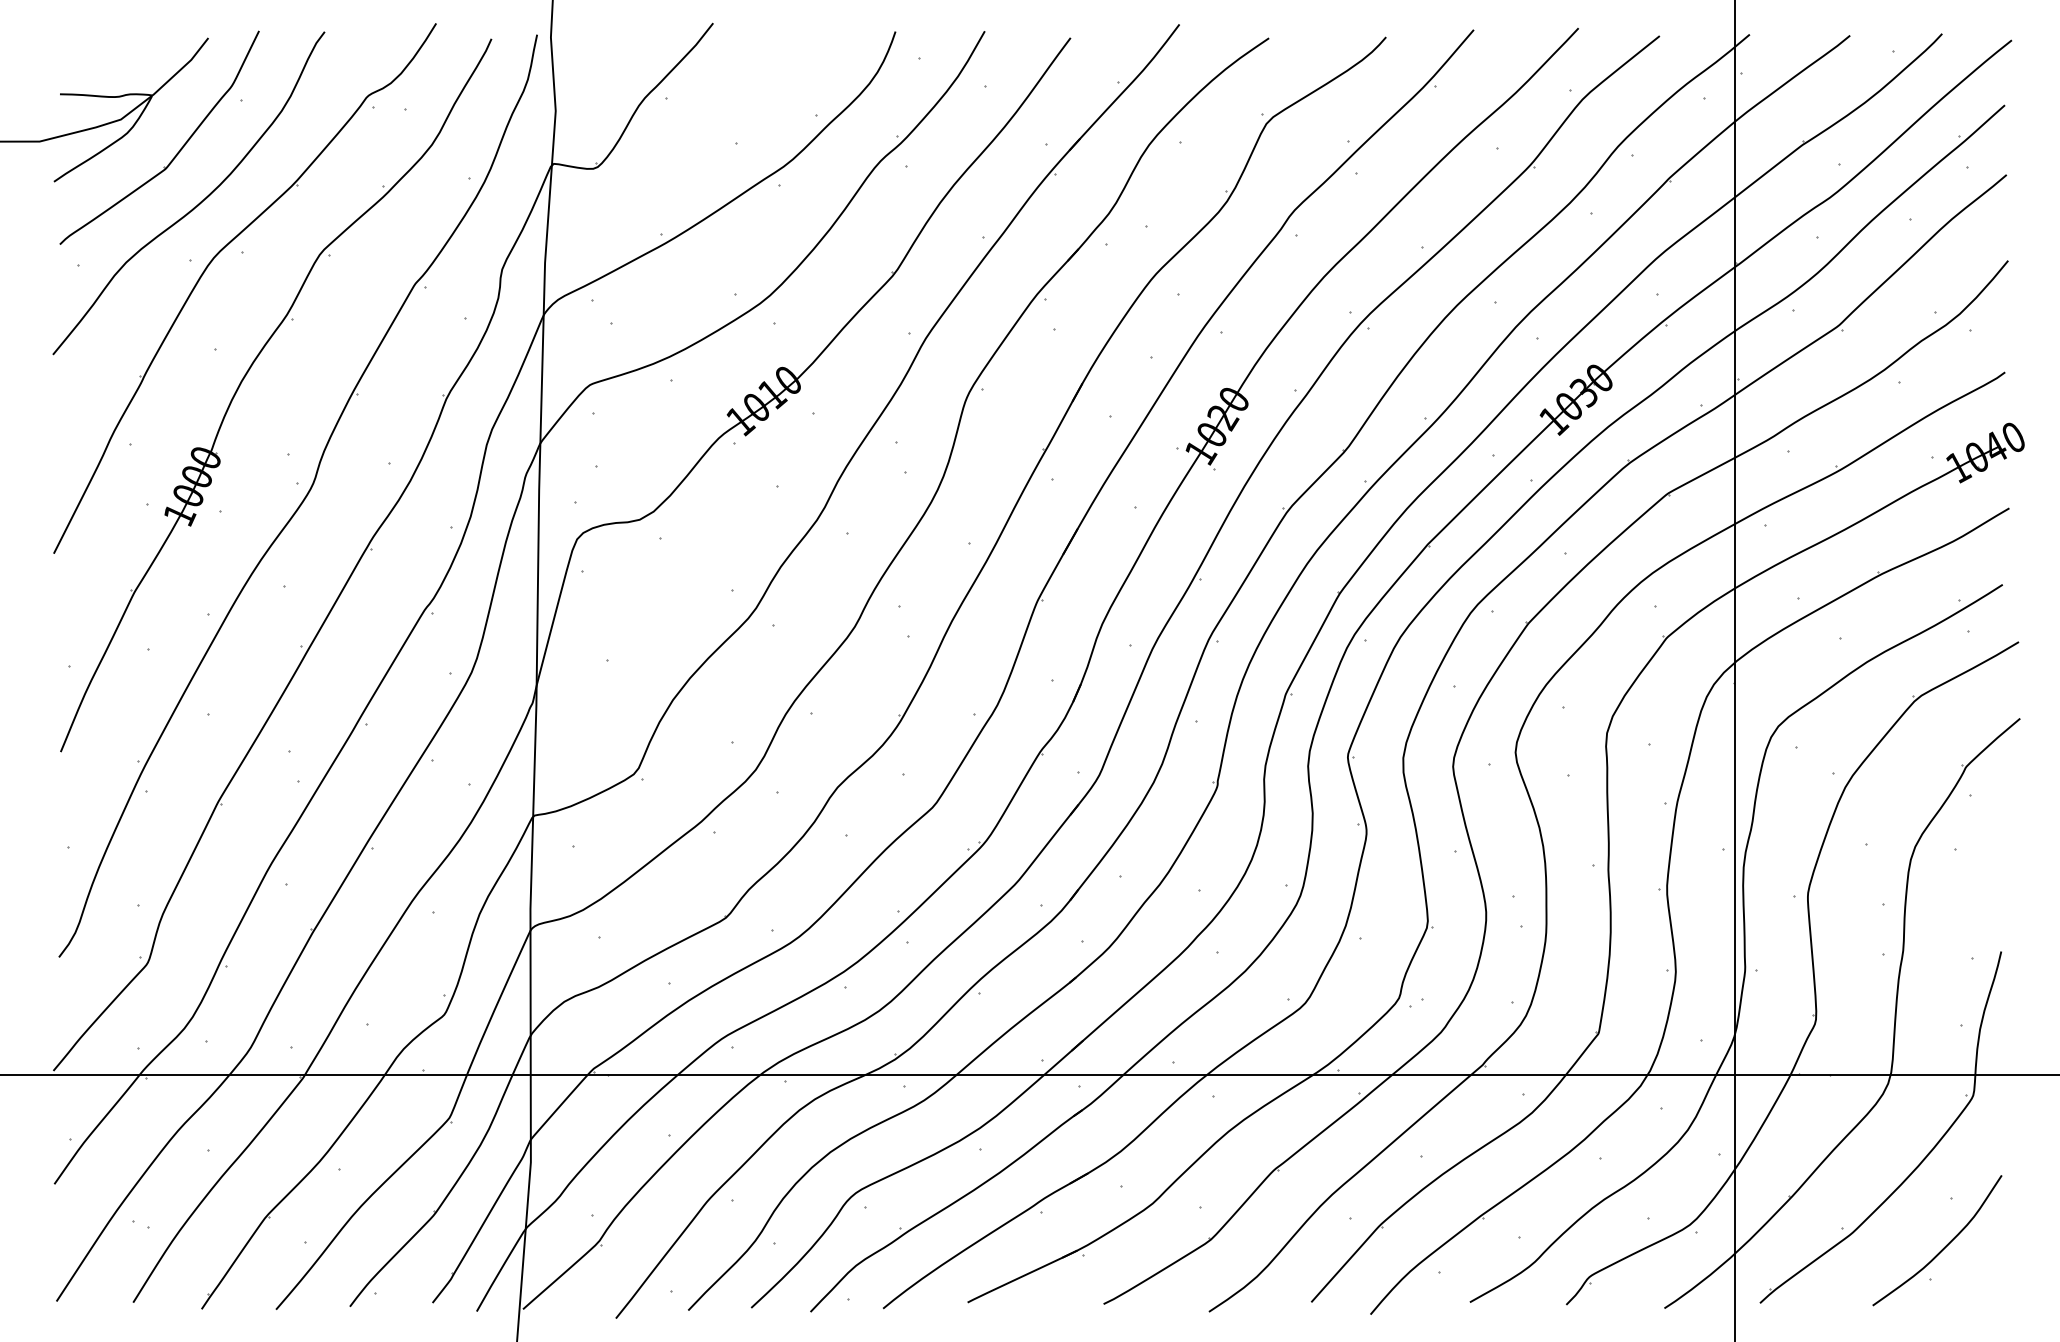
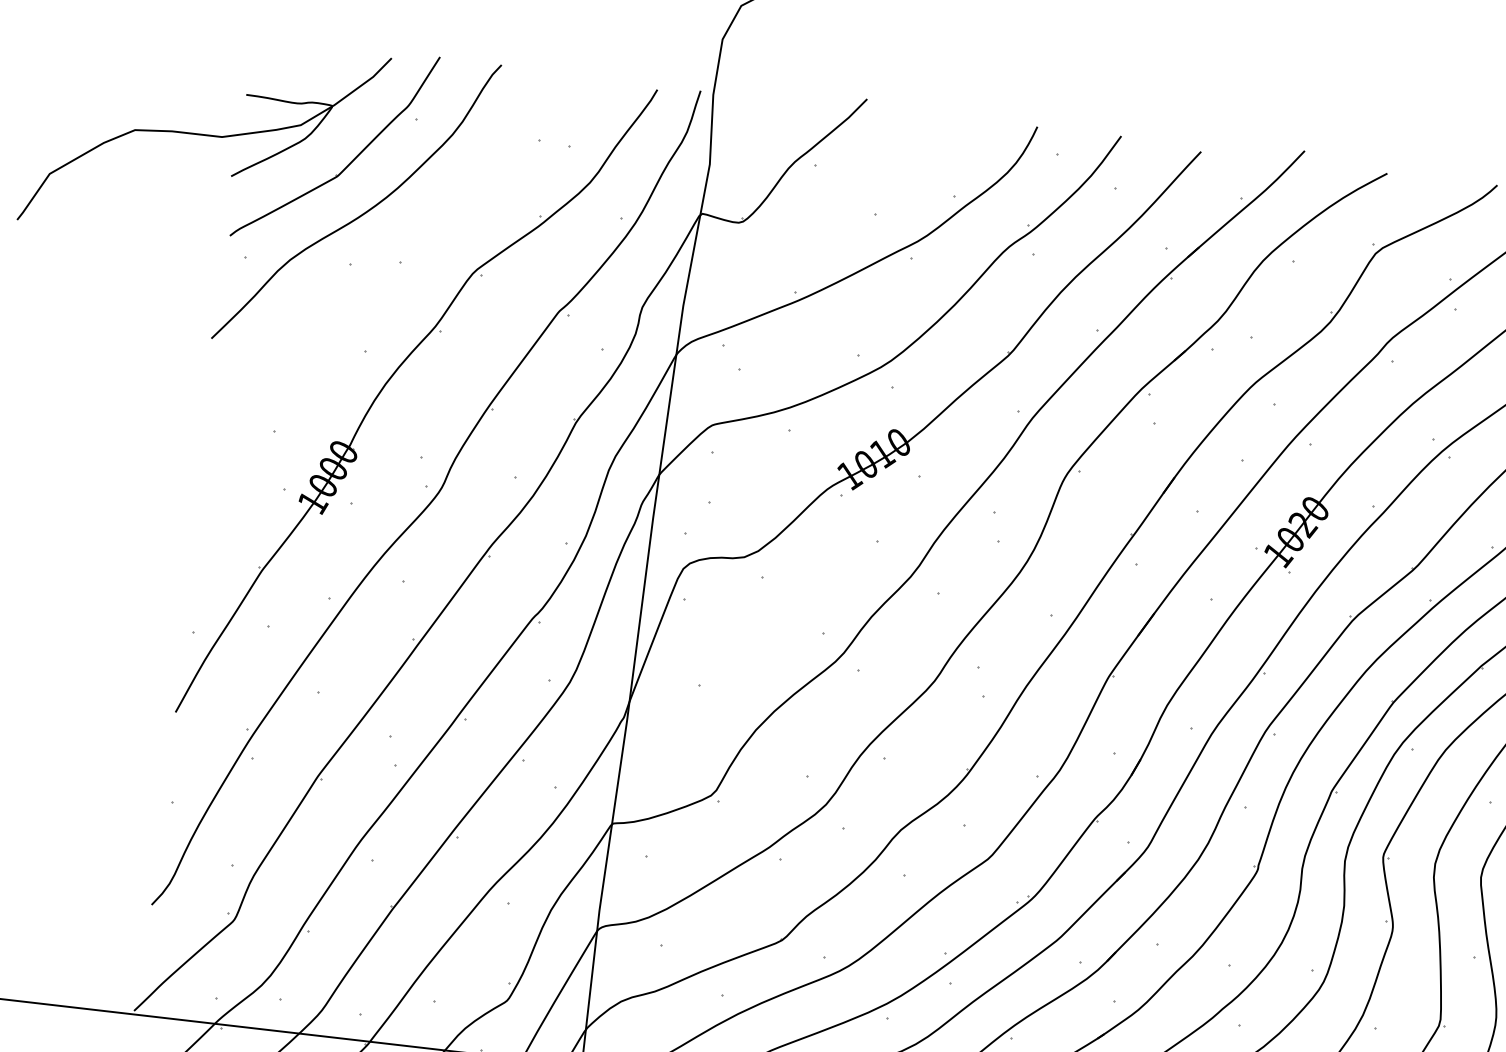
part: (210, 264) -> (369, 270), removed

